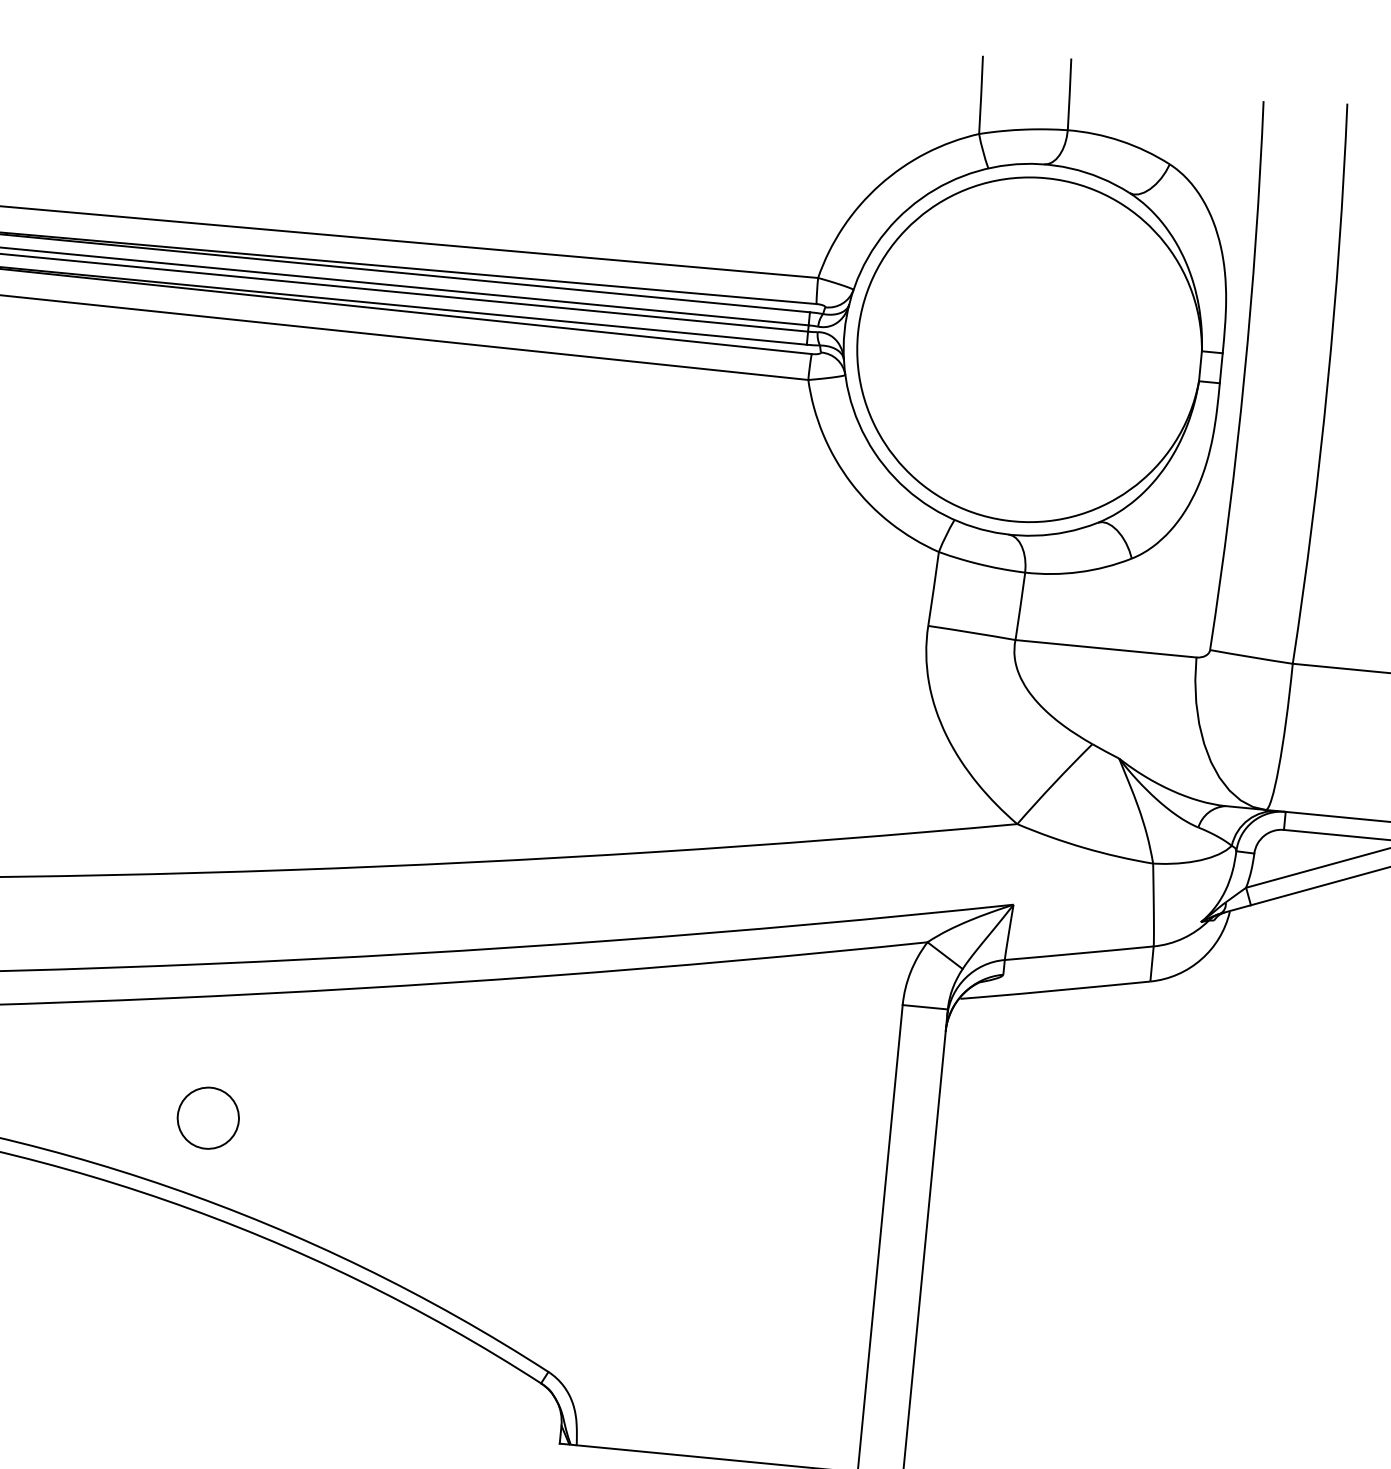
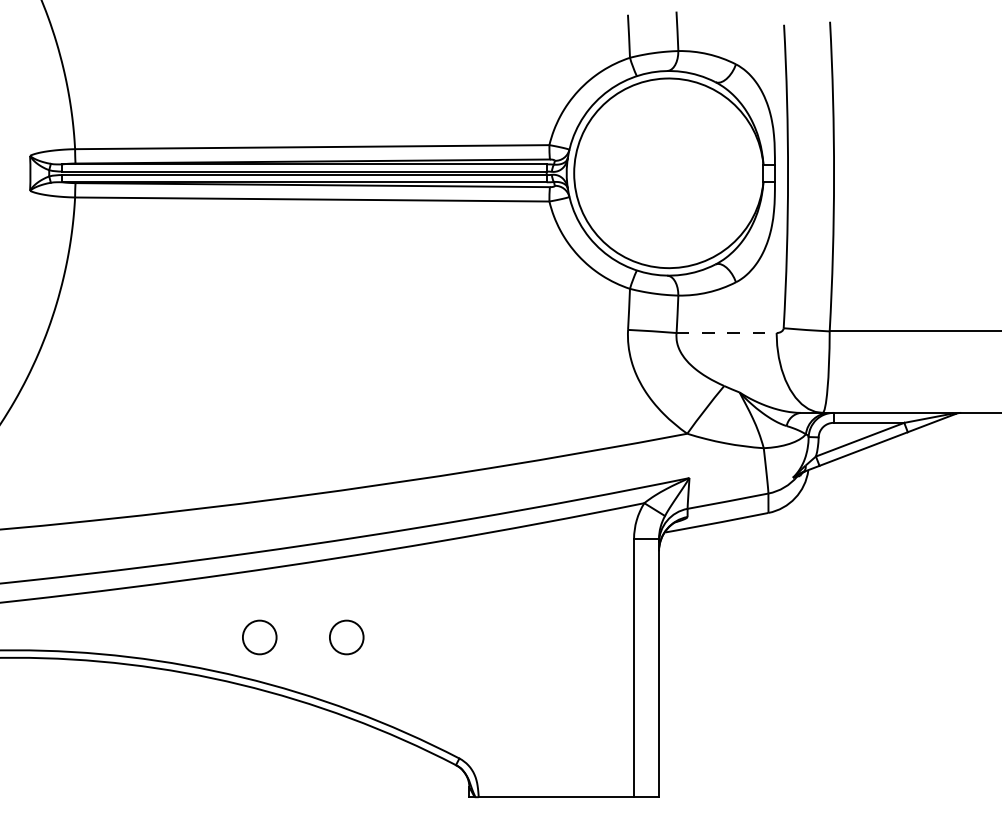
line: (1107, 649) -> (727, 333), solid -> dashed
circle: (365, 1133) -> (346, 637), added

